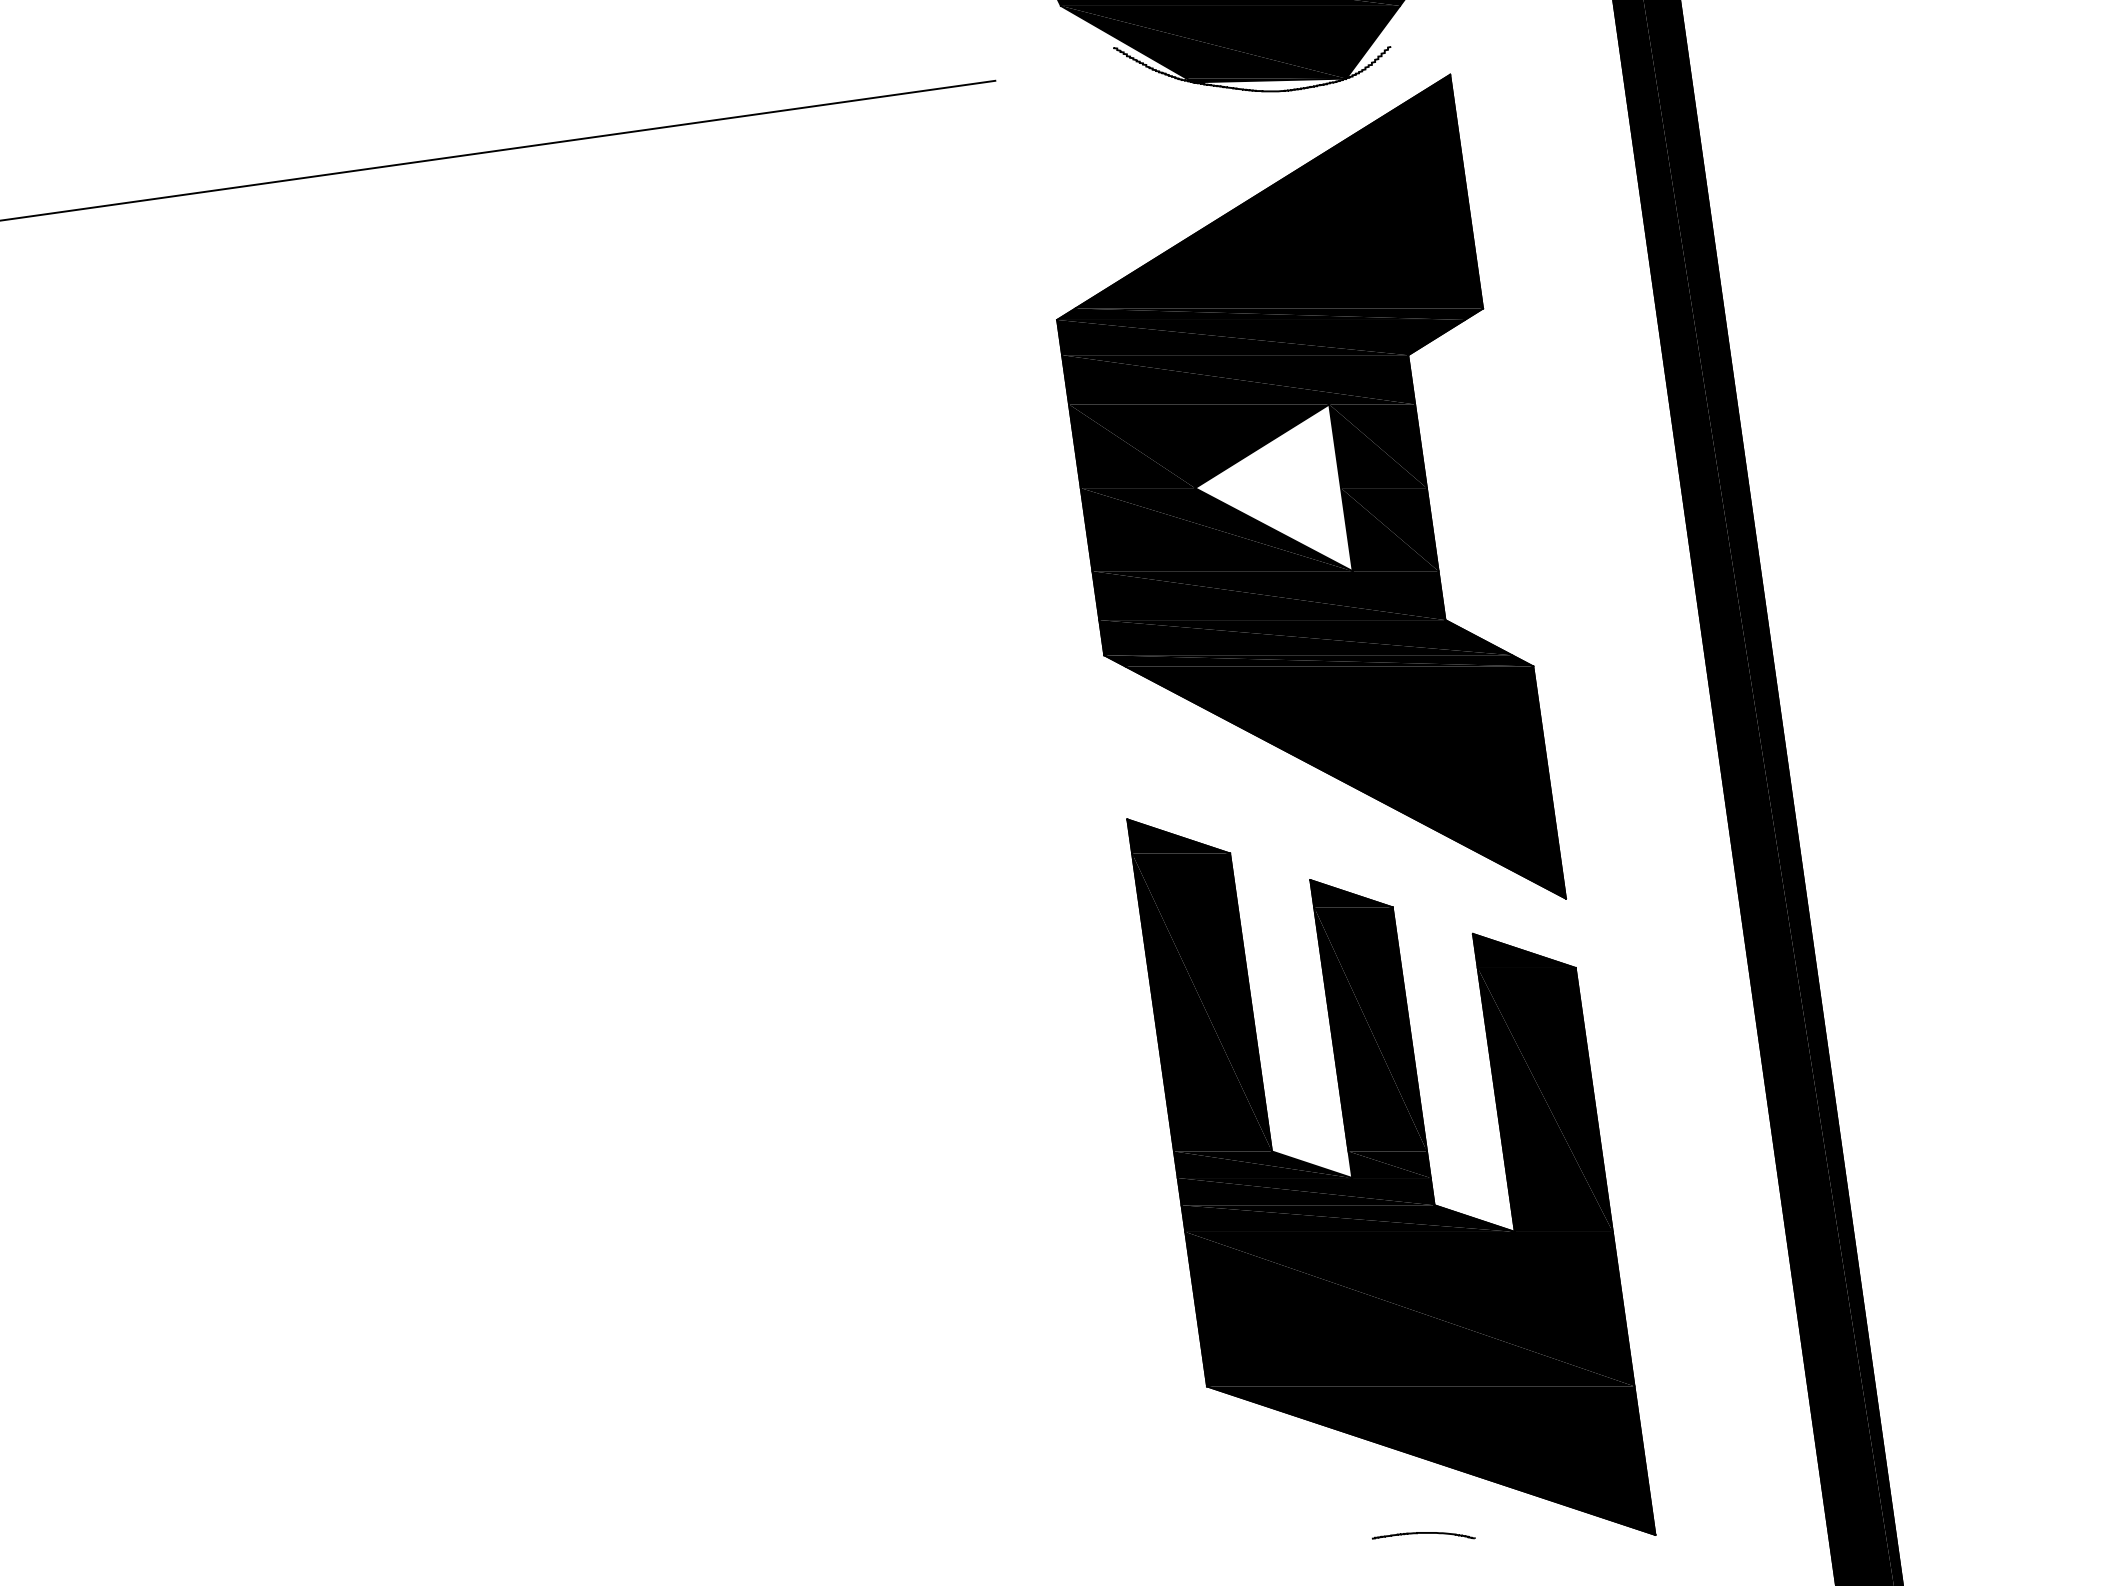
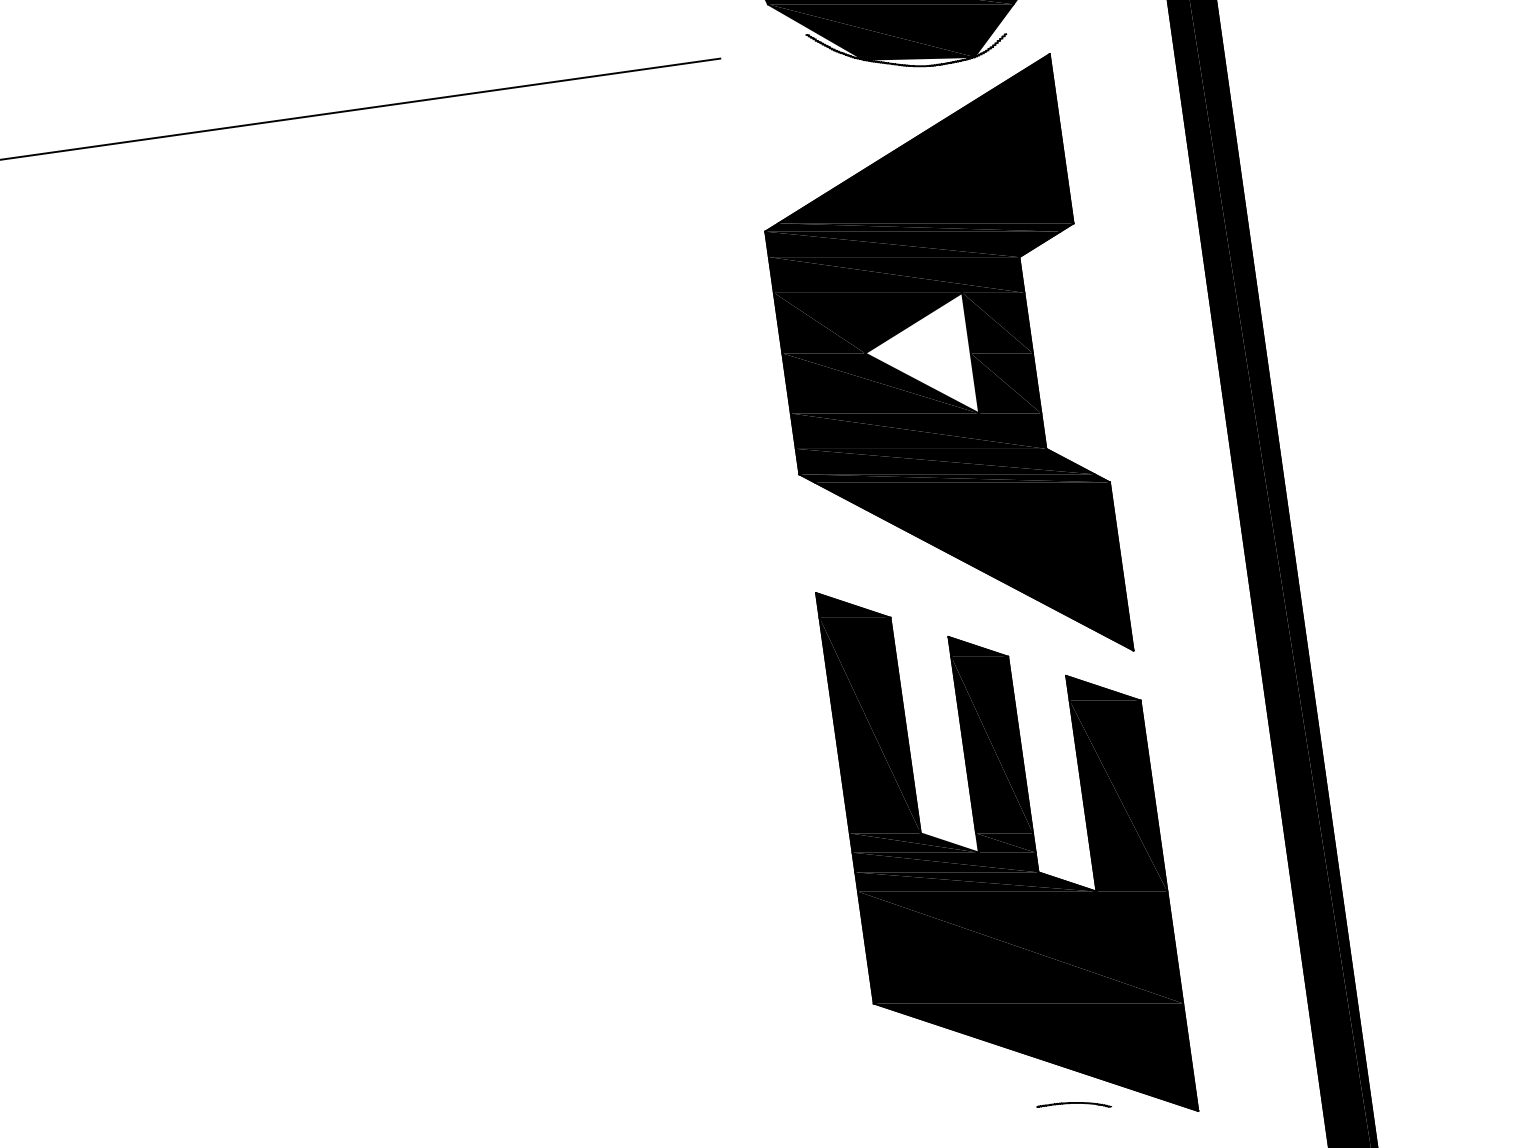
curve: (1423, 1533) -> (1073, 1103), moved

